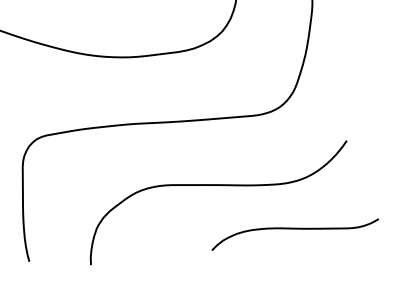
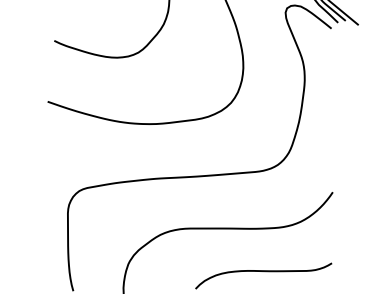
curve: (296, 230) -> (264, 272), moved

